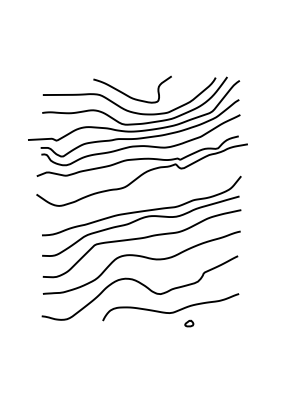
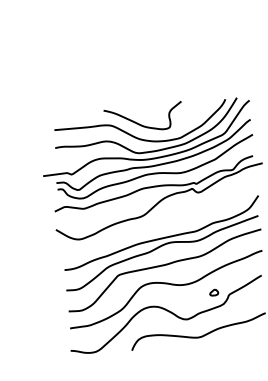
part: (189, 323) -> (214, 292), moved

